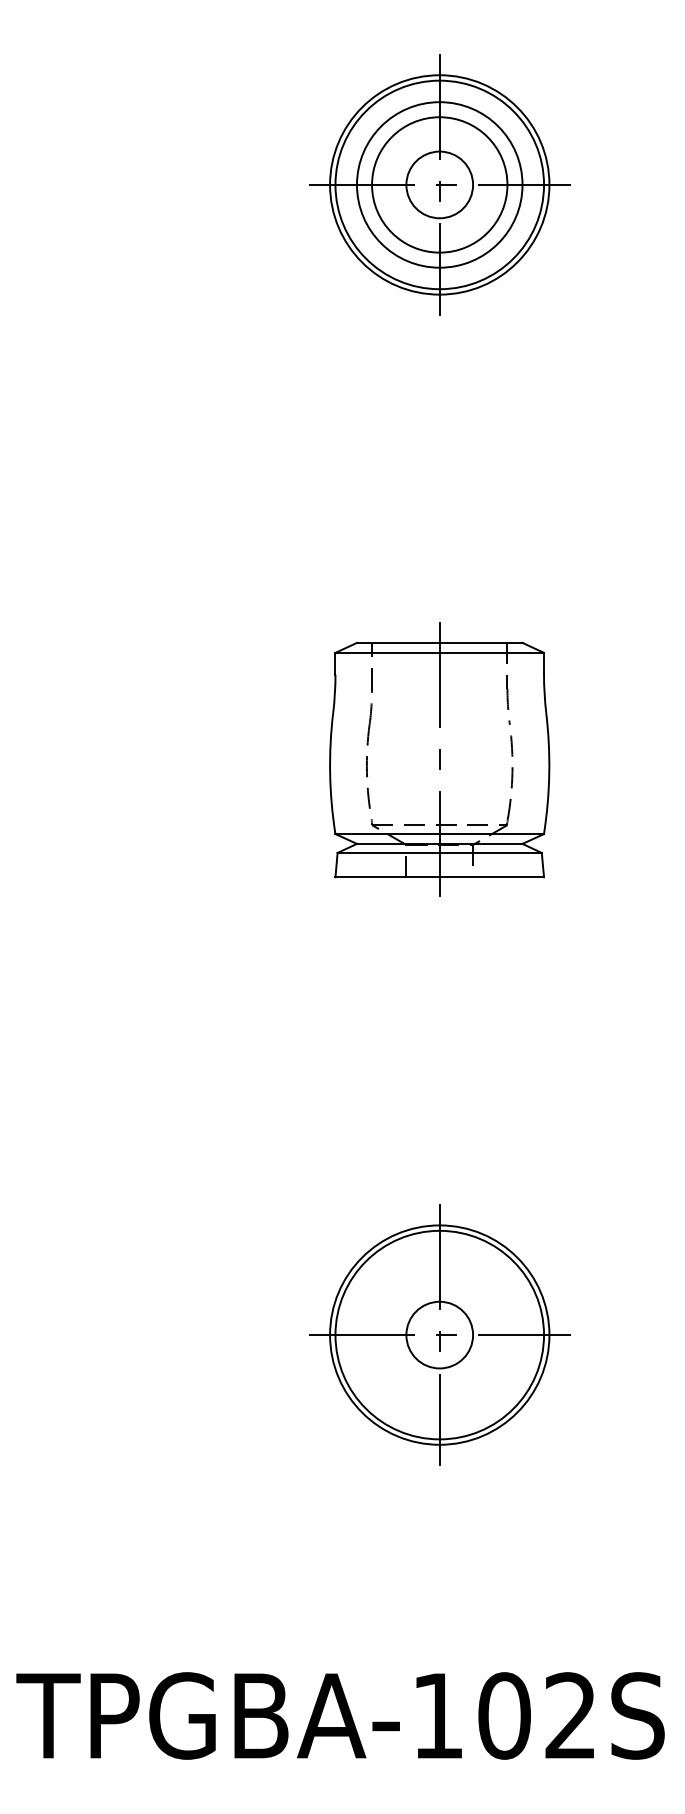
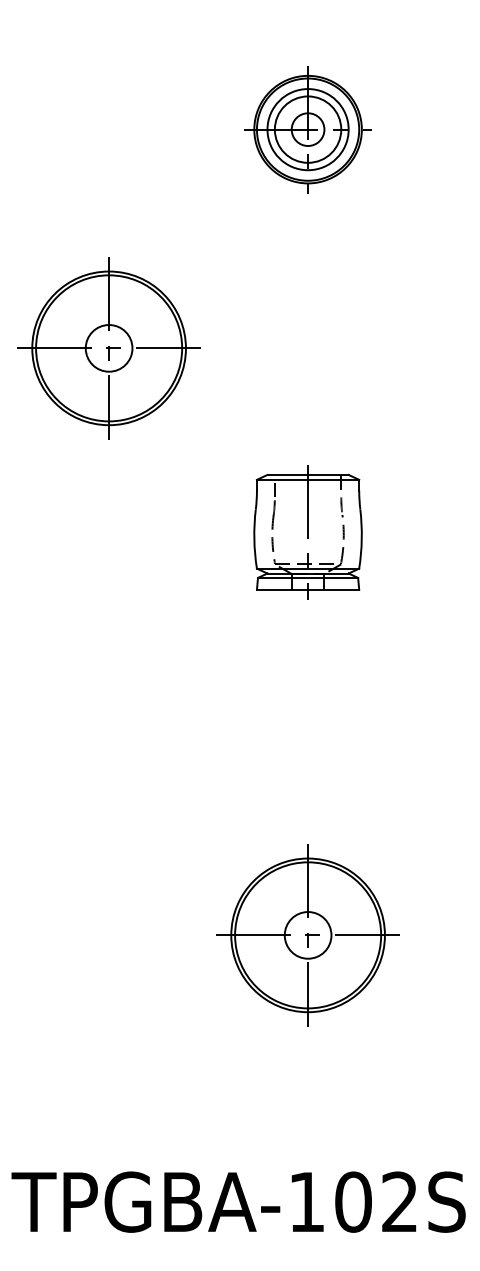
part: (438, 184) -> (307, 129), size x0.7
part: (154, 497) -> (108, 348), added
part: (438, 758) -> (307, 531), size x0.7

